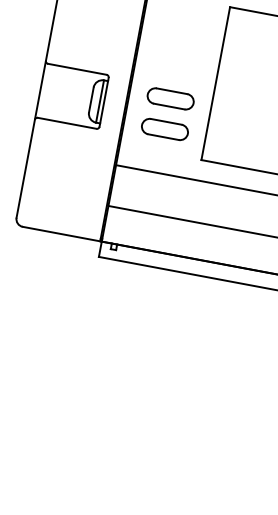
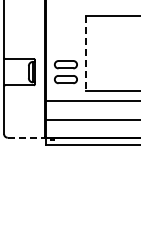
line: (214, 85) -> (85, 54), solid -> dashed
line: (61, 233) -> (26, 137), solid -> dashed

